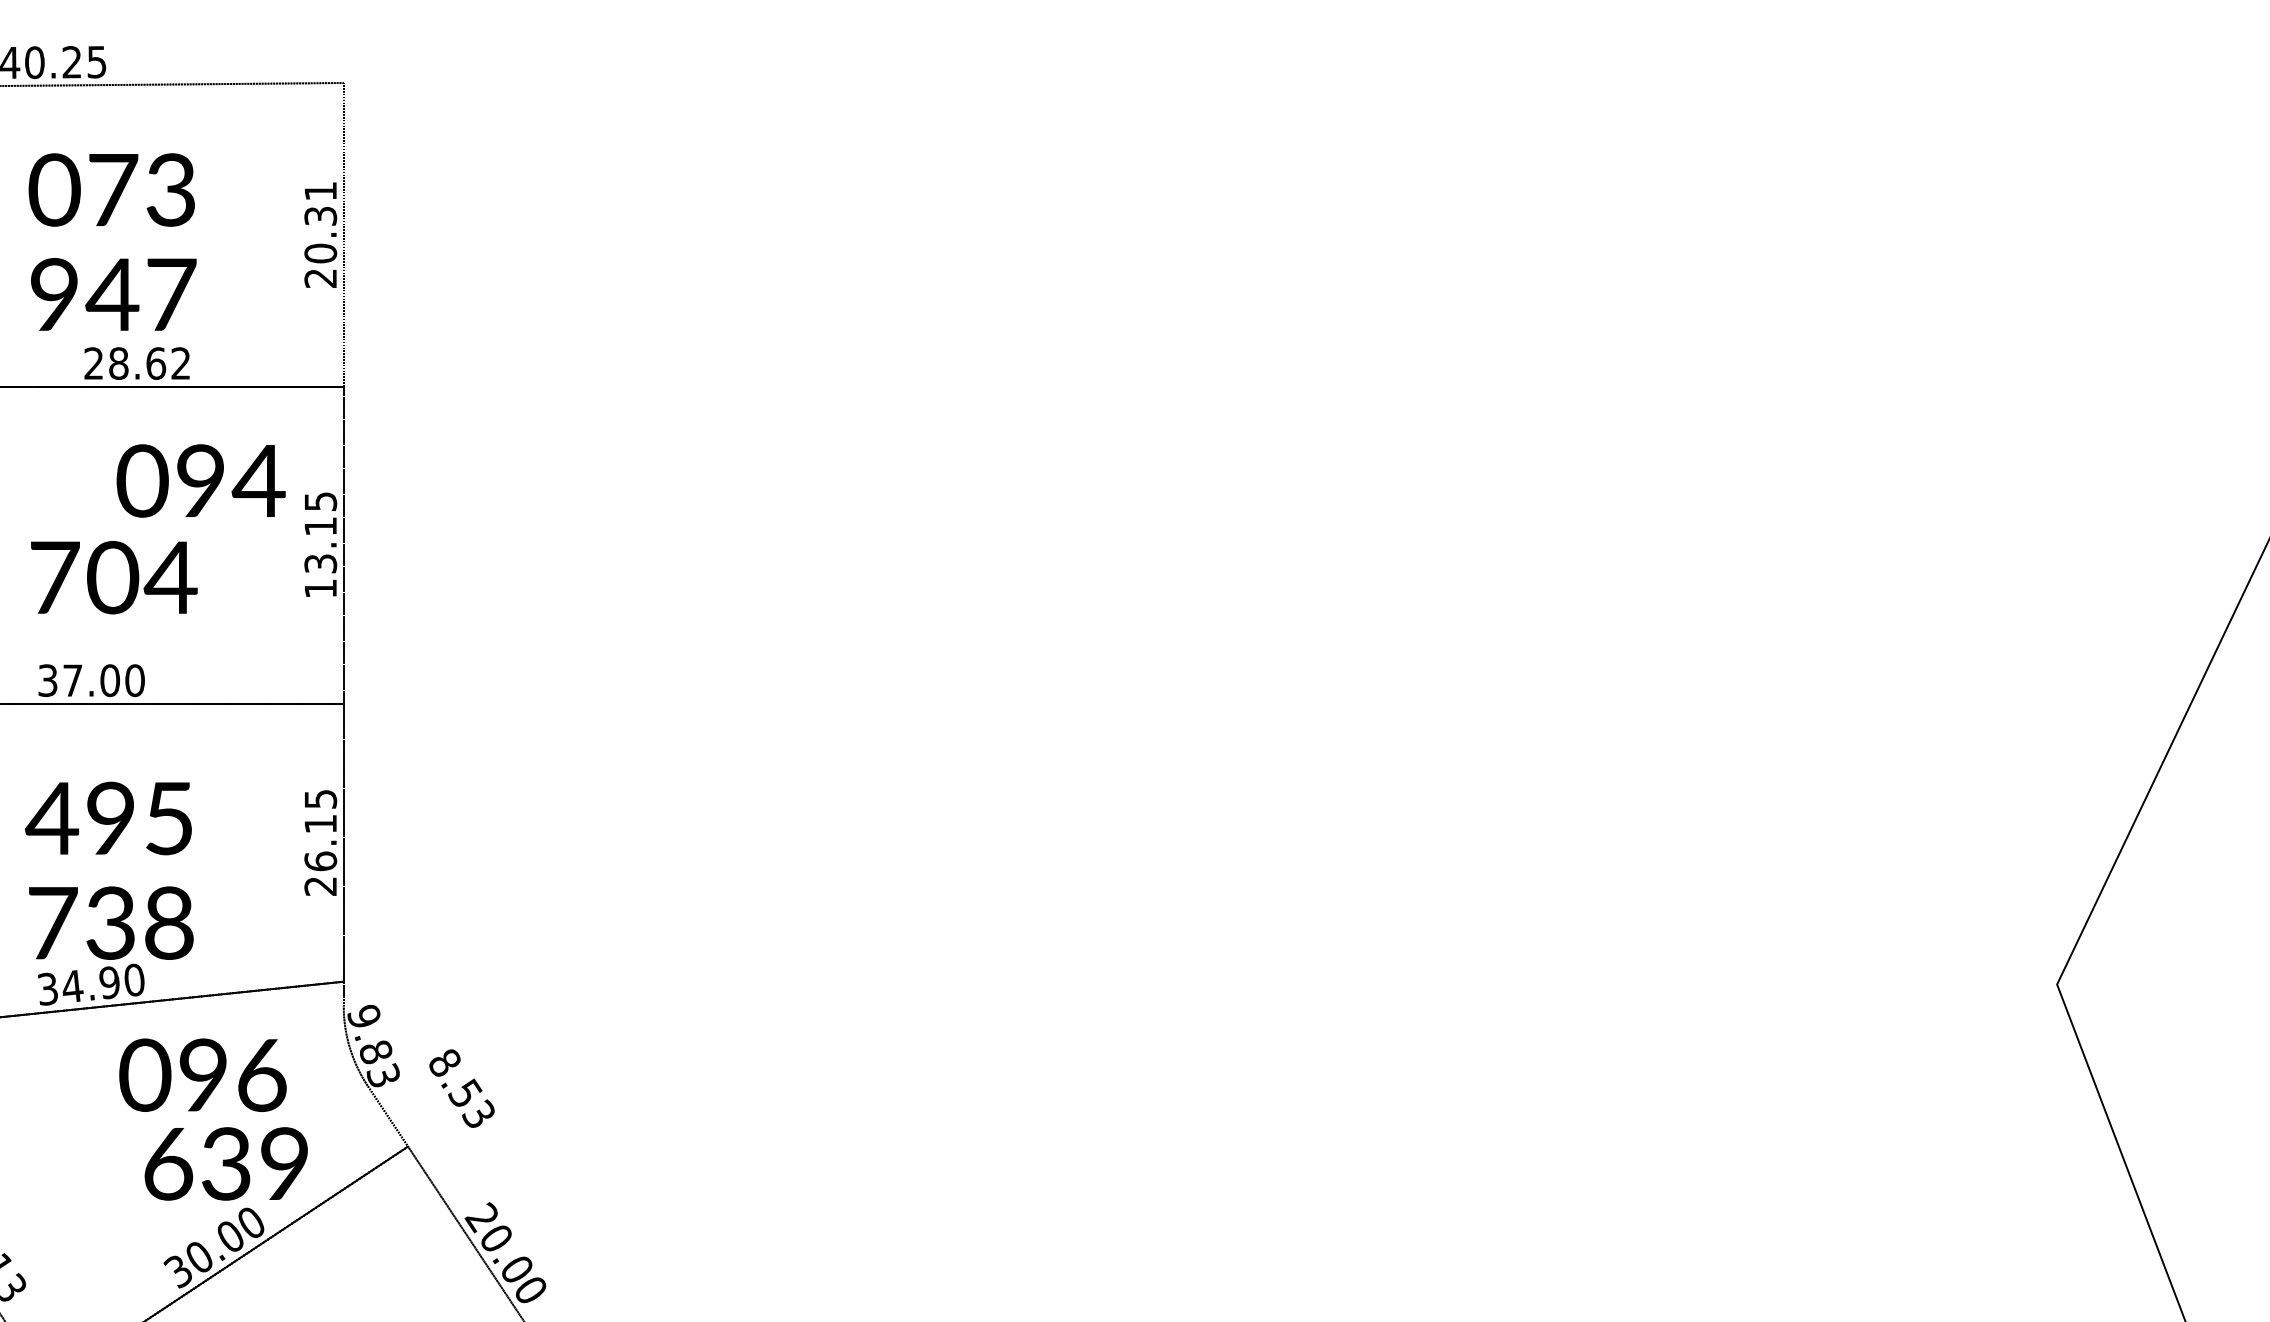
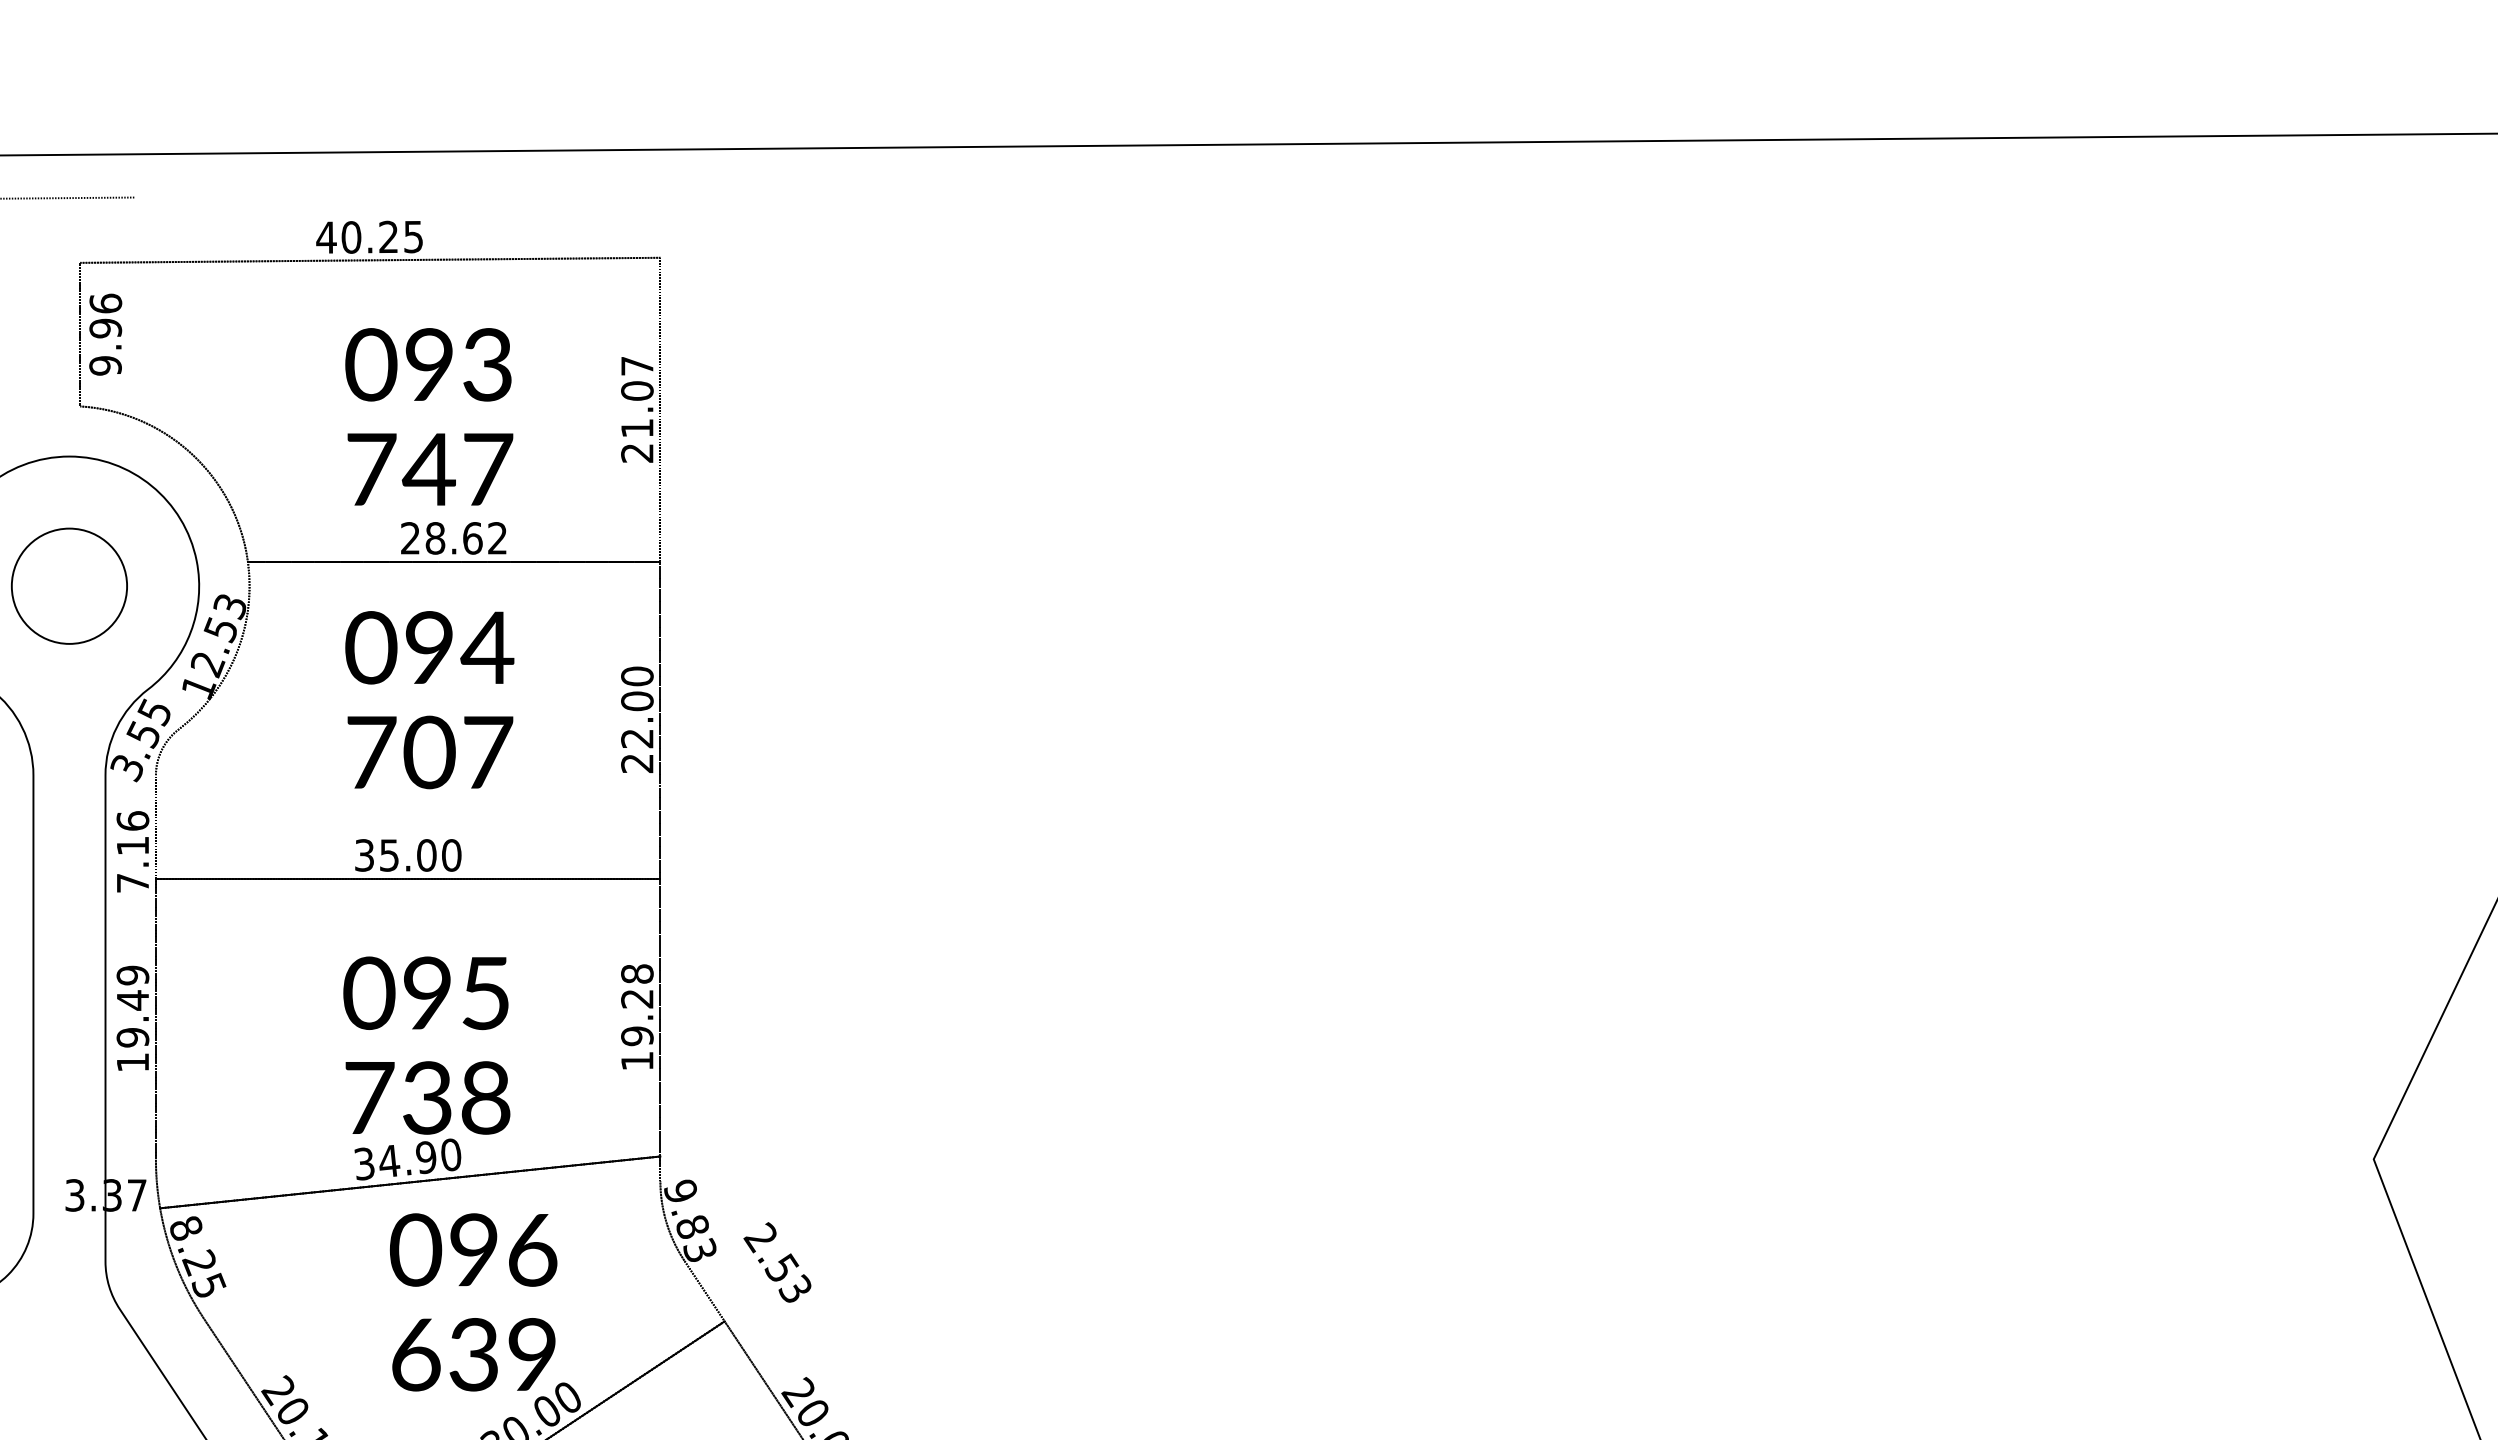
text: (112, 189) -> (429, 364), 073 -> 093
text: (320, 222) -> (637, 397), 20.31 -> 21.07
text: (54, 293) -> (371, 468), 947 -> 747
text: (200, 480) -> (429, 647), moved
text: (320, 544) -> (637, 719), 13.15 -> 22.00
text: (170, 577) -> (487, 752), 704 -> 707
text: (72, 680) -> (389, 855), 37.00 -> 35.00
text: (51, 817) -> (368, 992), 495 -> 095
text: (320, 842) -> (637, 1017), 26.15 -> 19.28
text: (443, 1062) -> (760, 1237), 8.53 -> 2.53
text: (202, 1074) -> (473, 1249), moved
text: (225, 1163) -> (473, 1354), moved

